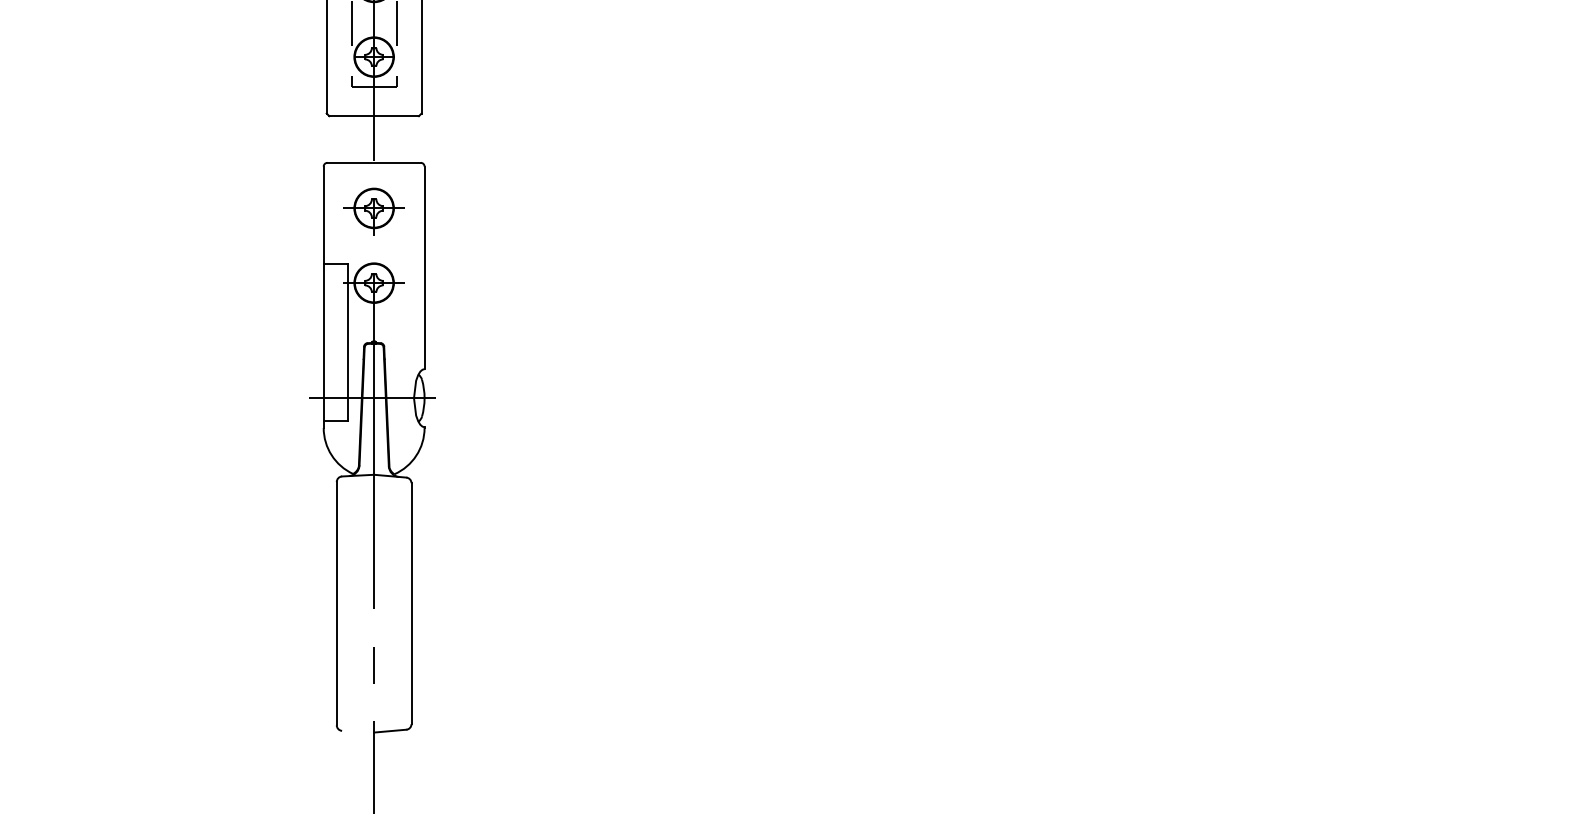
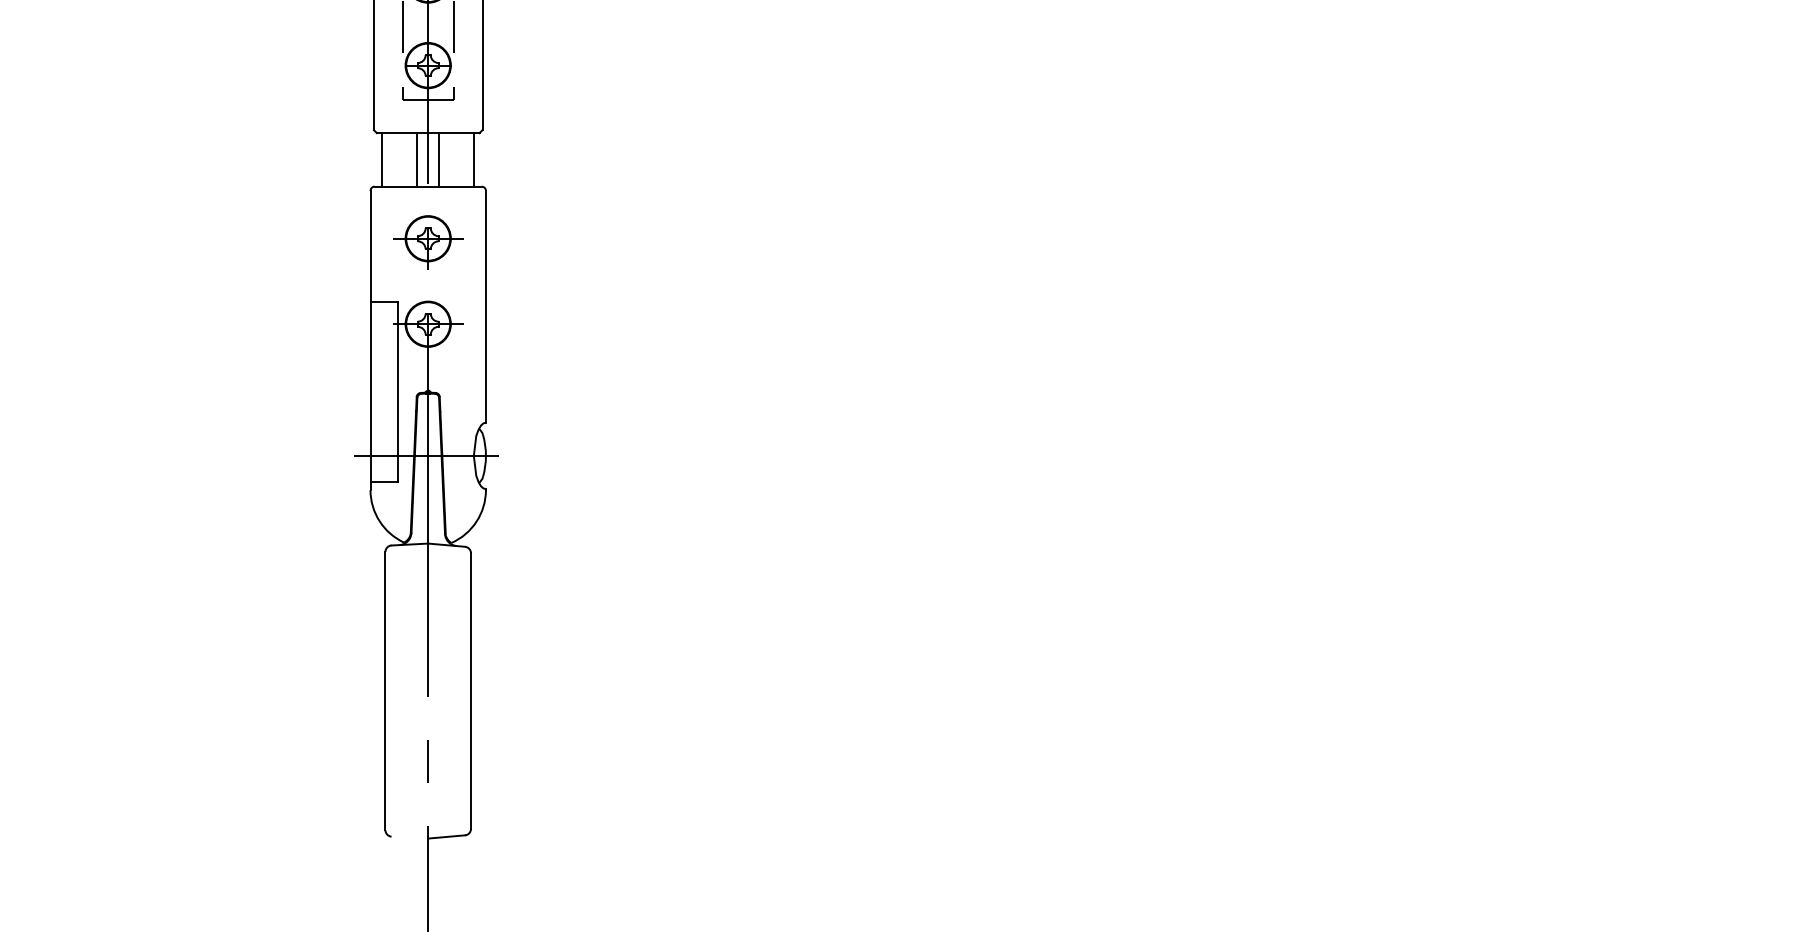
line: (334, 139) -> (382, 159), added
line: (364, 139) -> (417, 159), added
line: (383, 139) -> (439, 159), added
line: (414, 139) -> (474, 159), added

